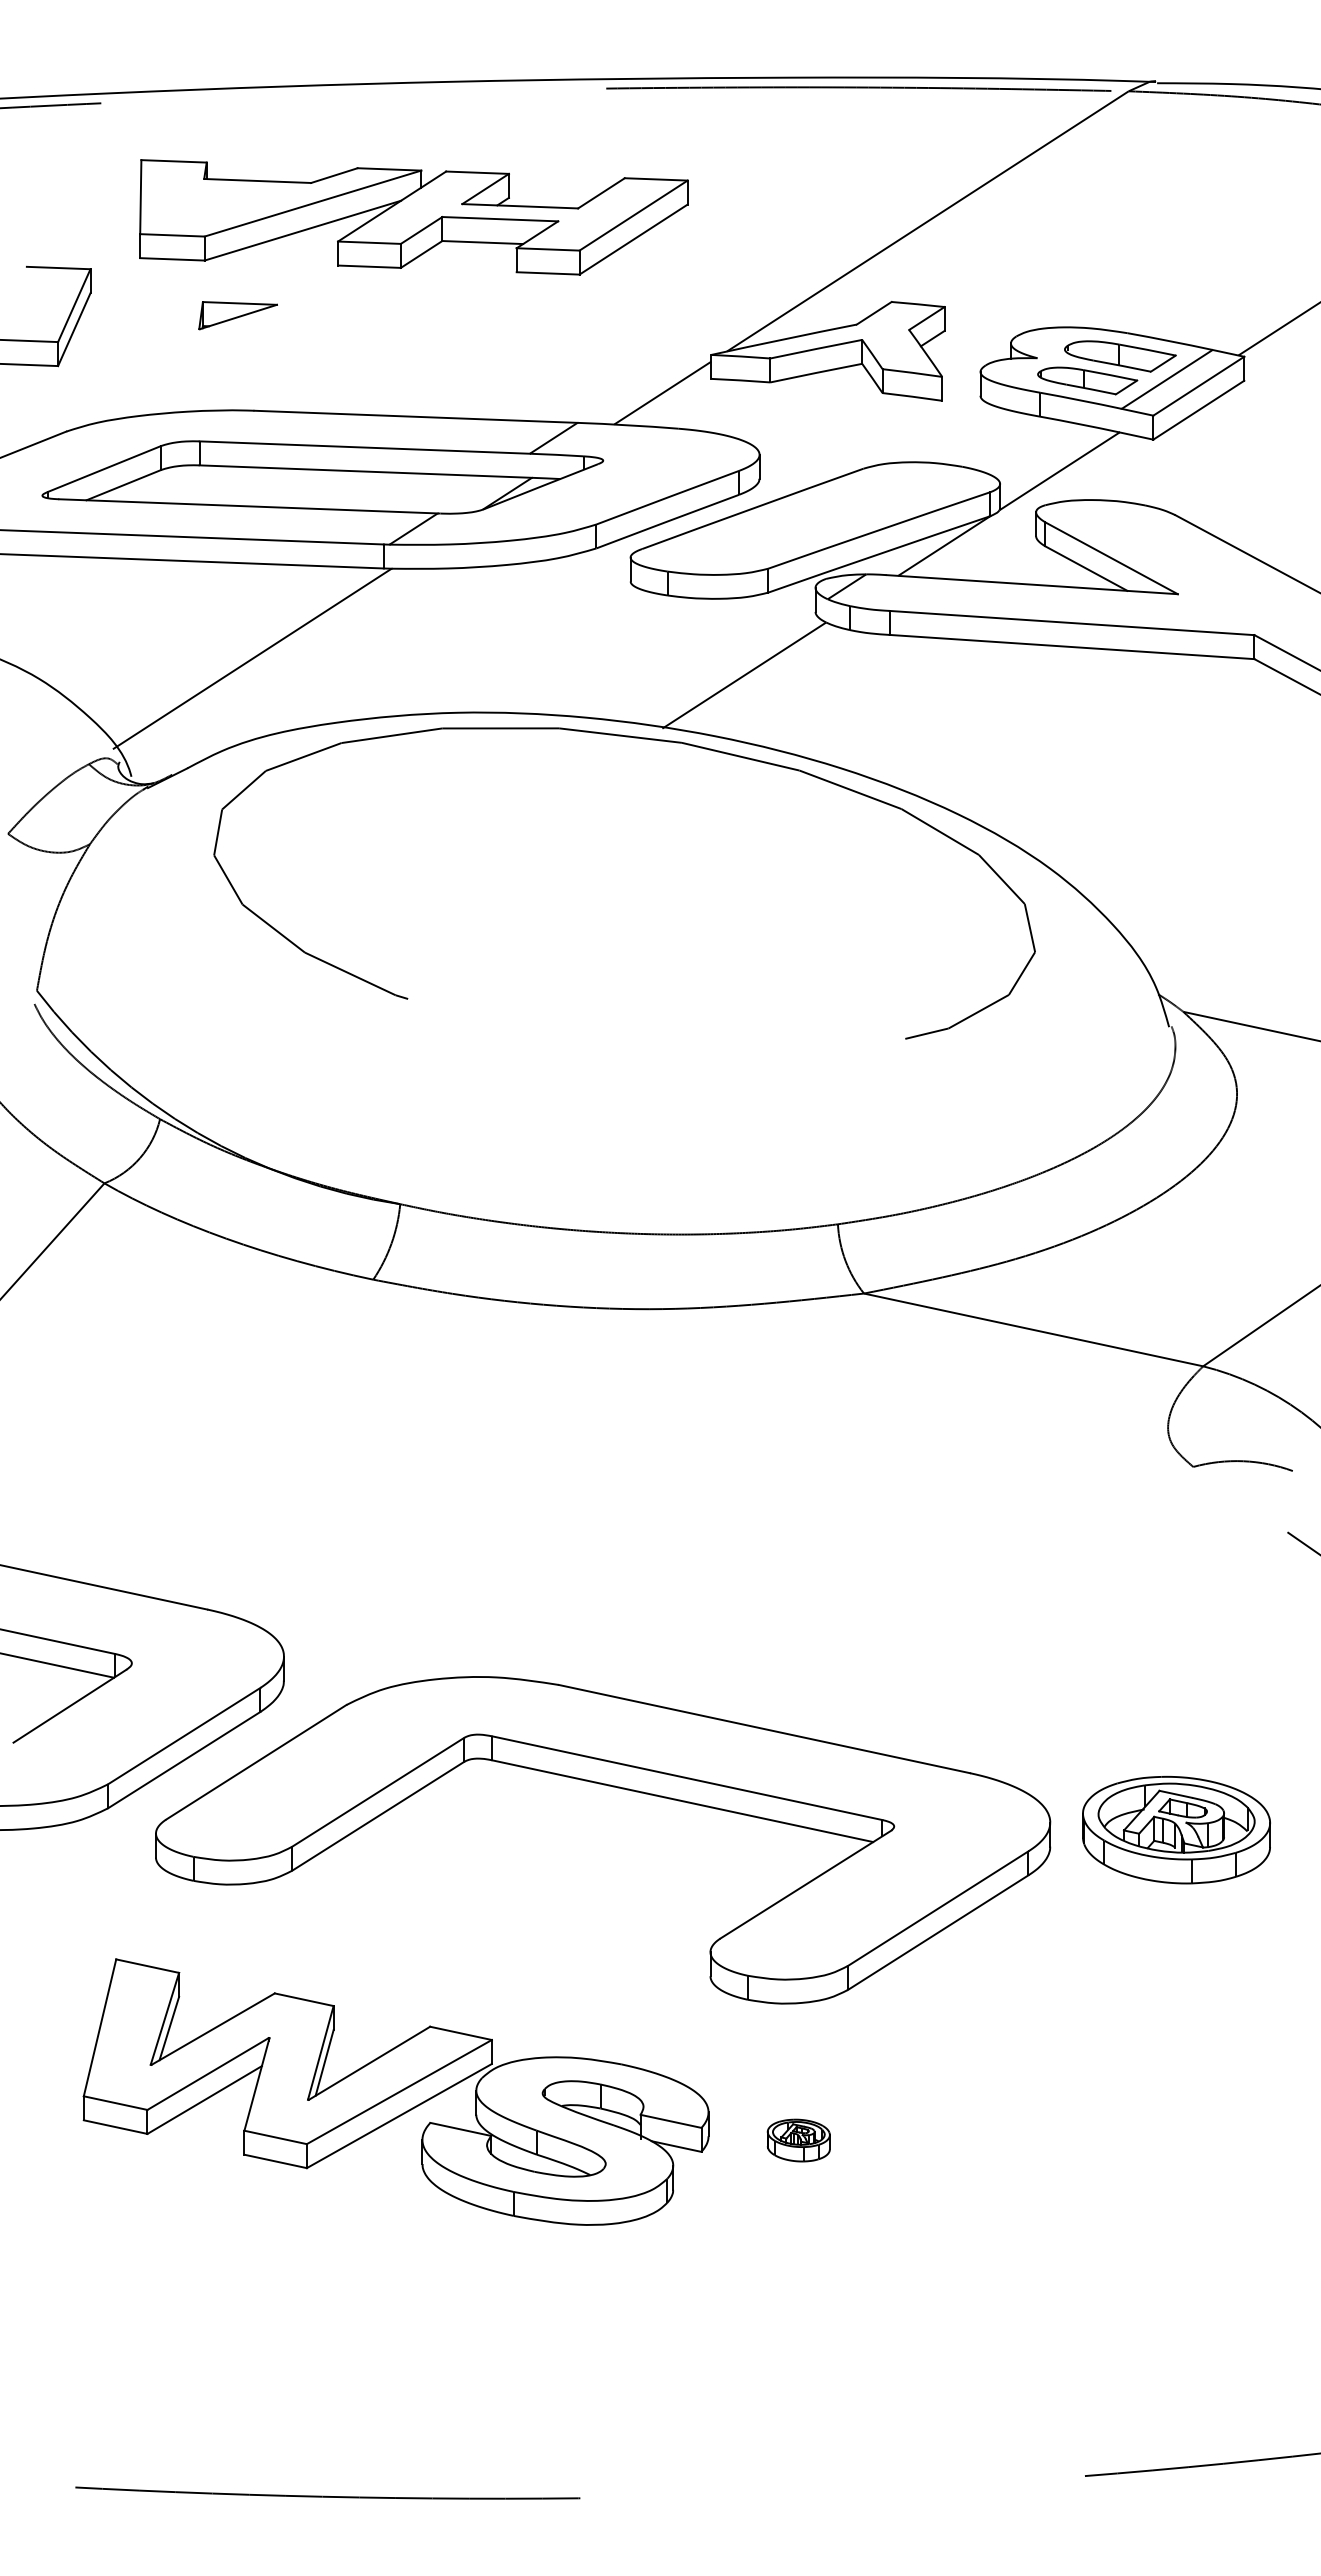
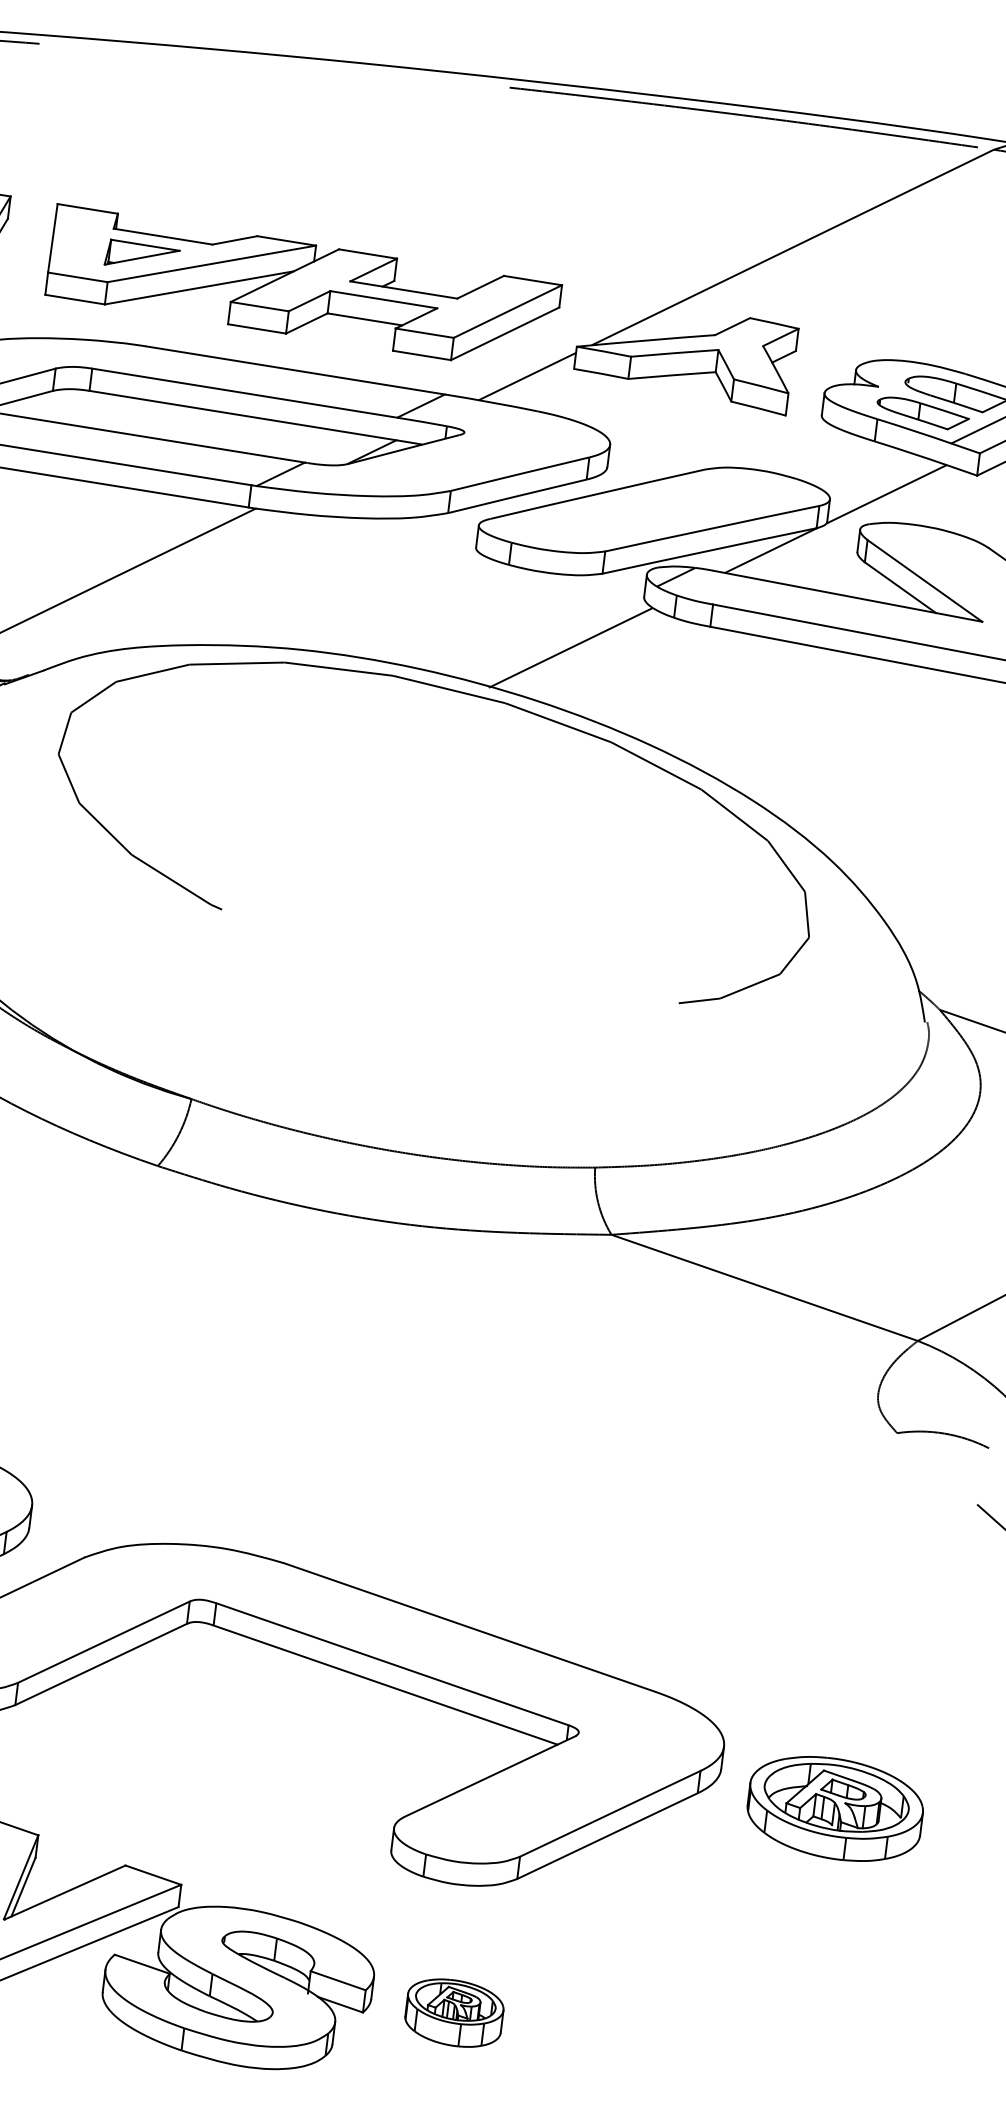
part: (413, 217) -> (303, 288), moved
part: (1176, 1829) -> (835, 1808), moved
part: (798, 2140) -> (454, 2012), size x1.67

